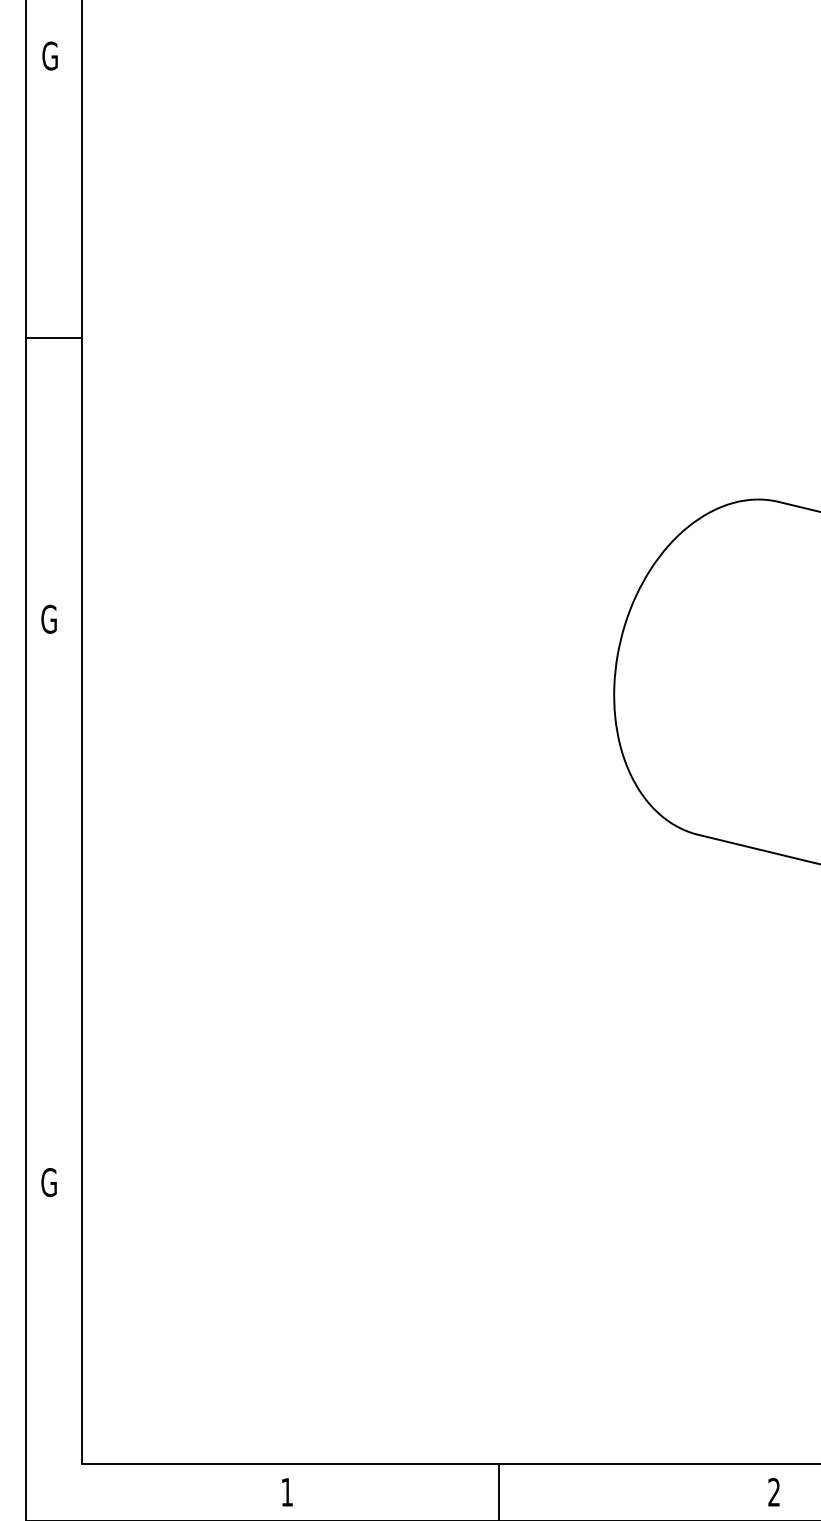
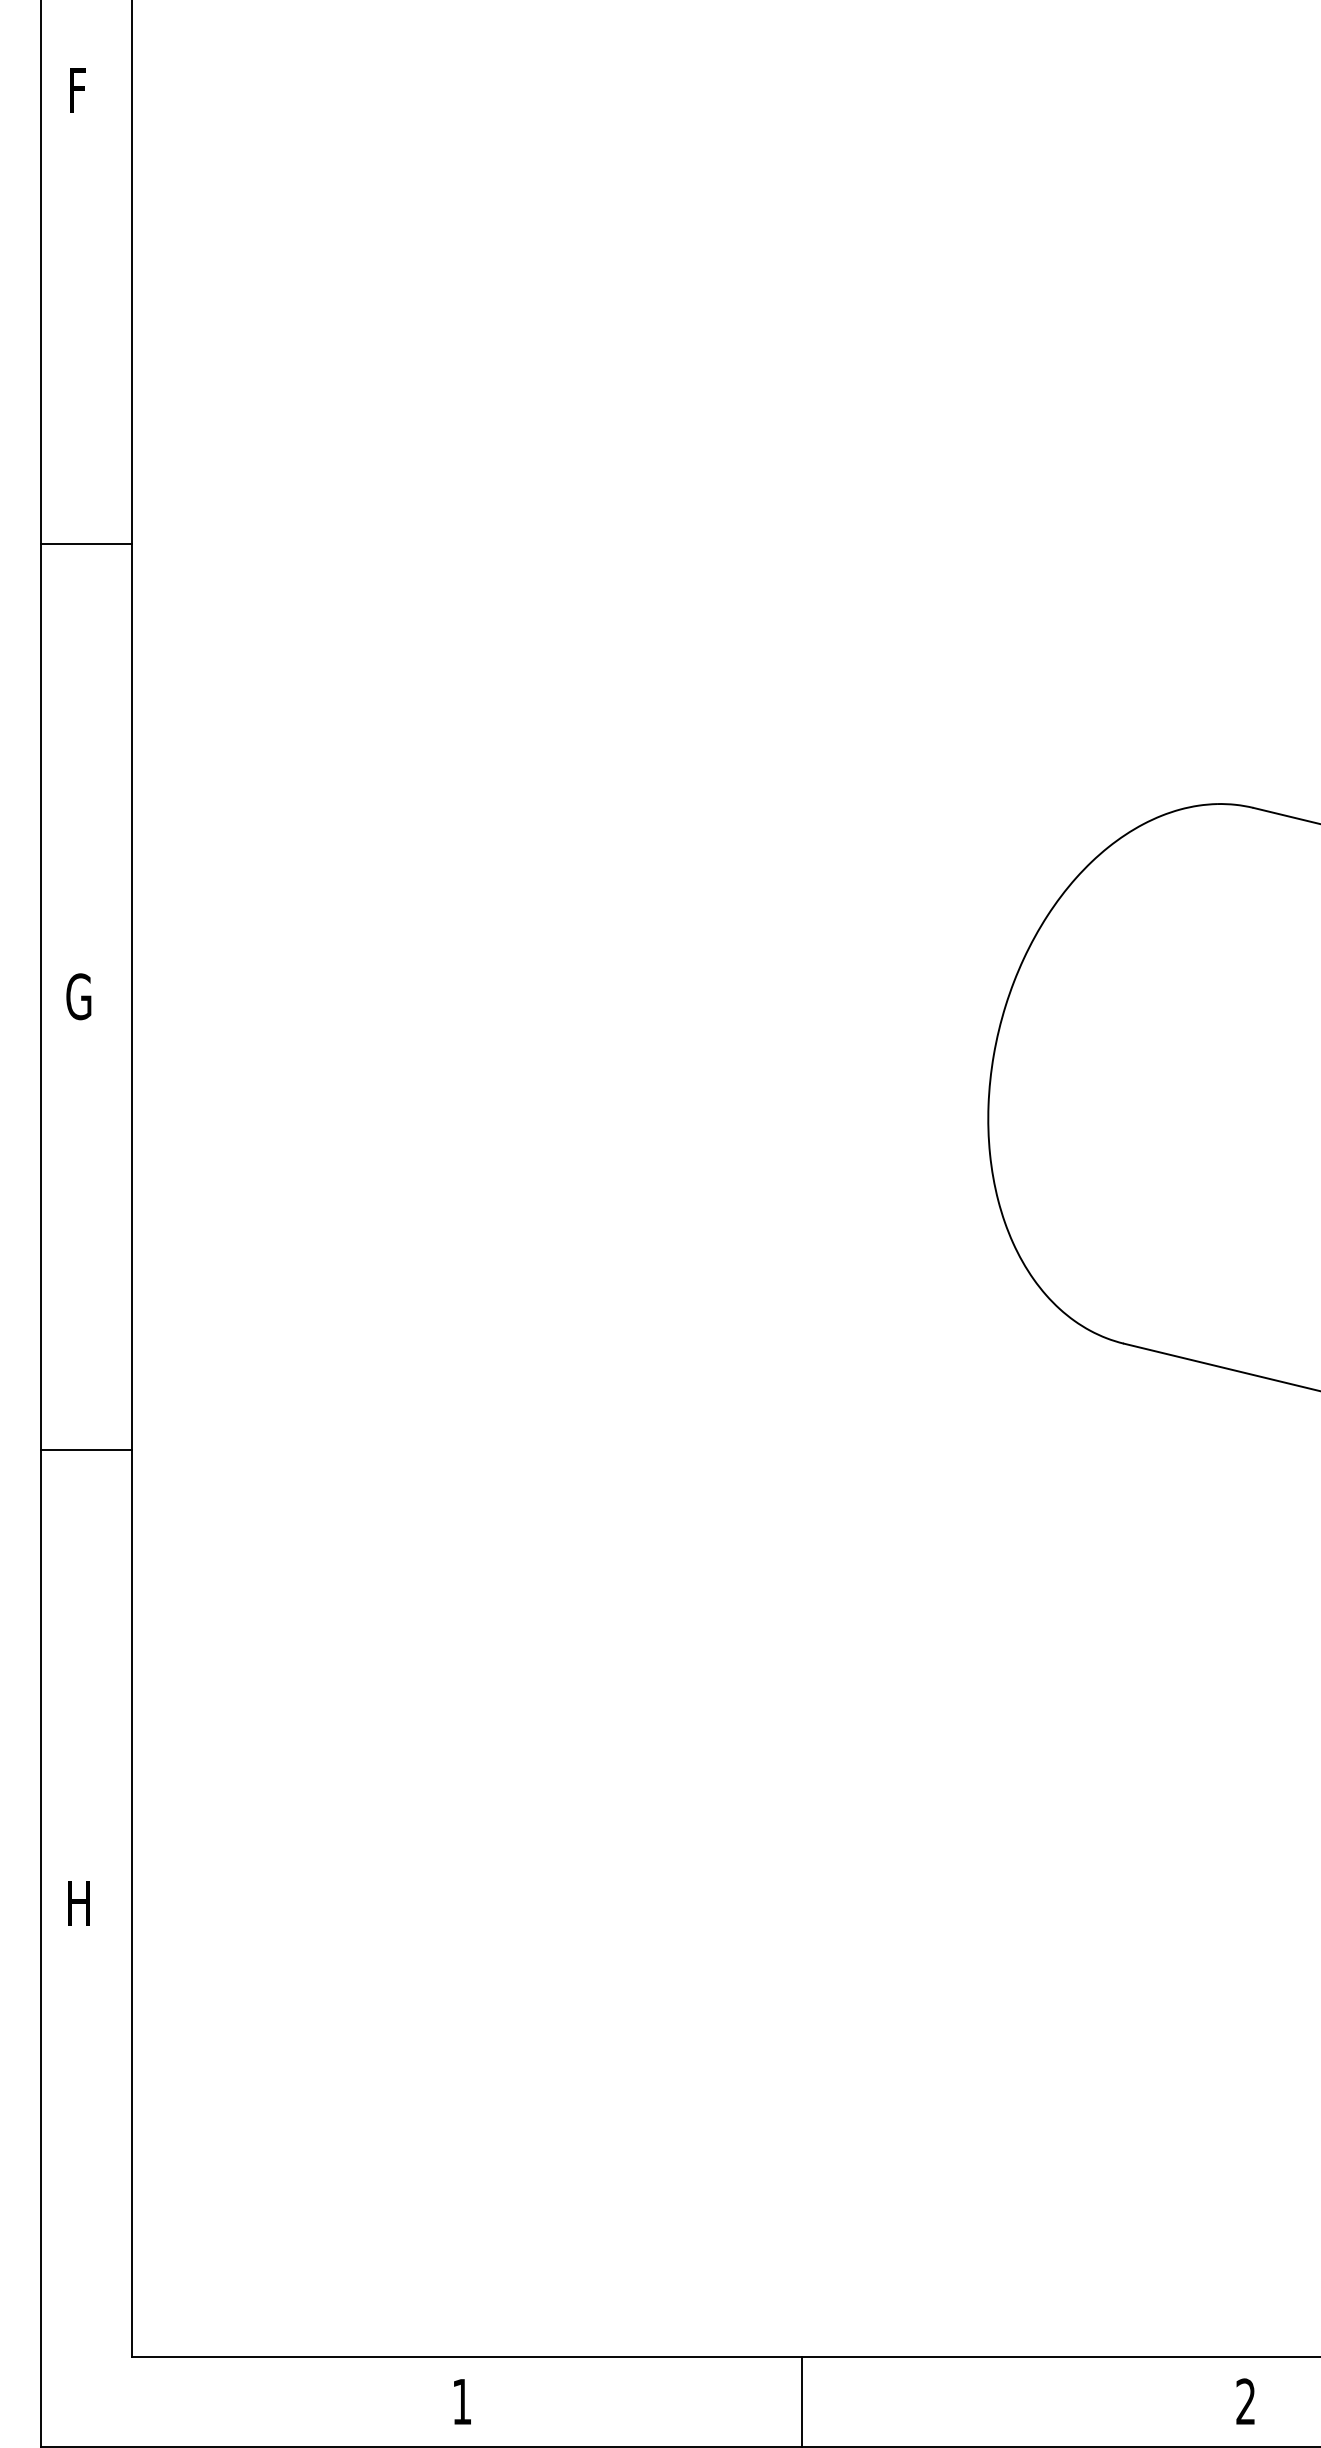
text: (49, 55) -> (79, 89), G -> F
line: (53, 900) -> (85, 1449), added
text: (48, 1182) -> (77, 1903), G -> H

